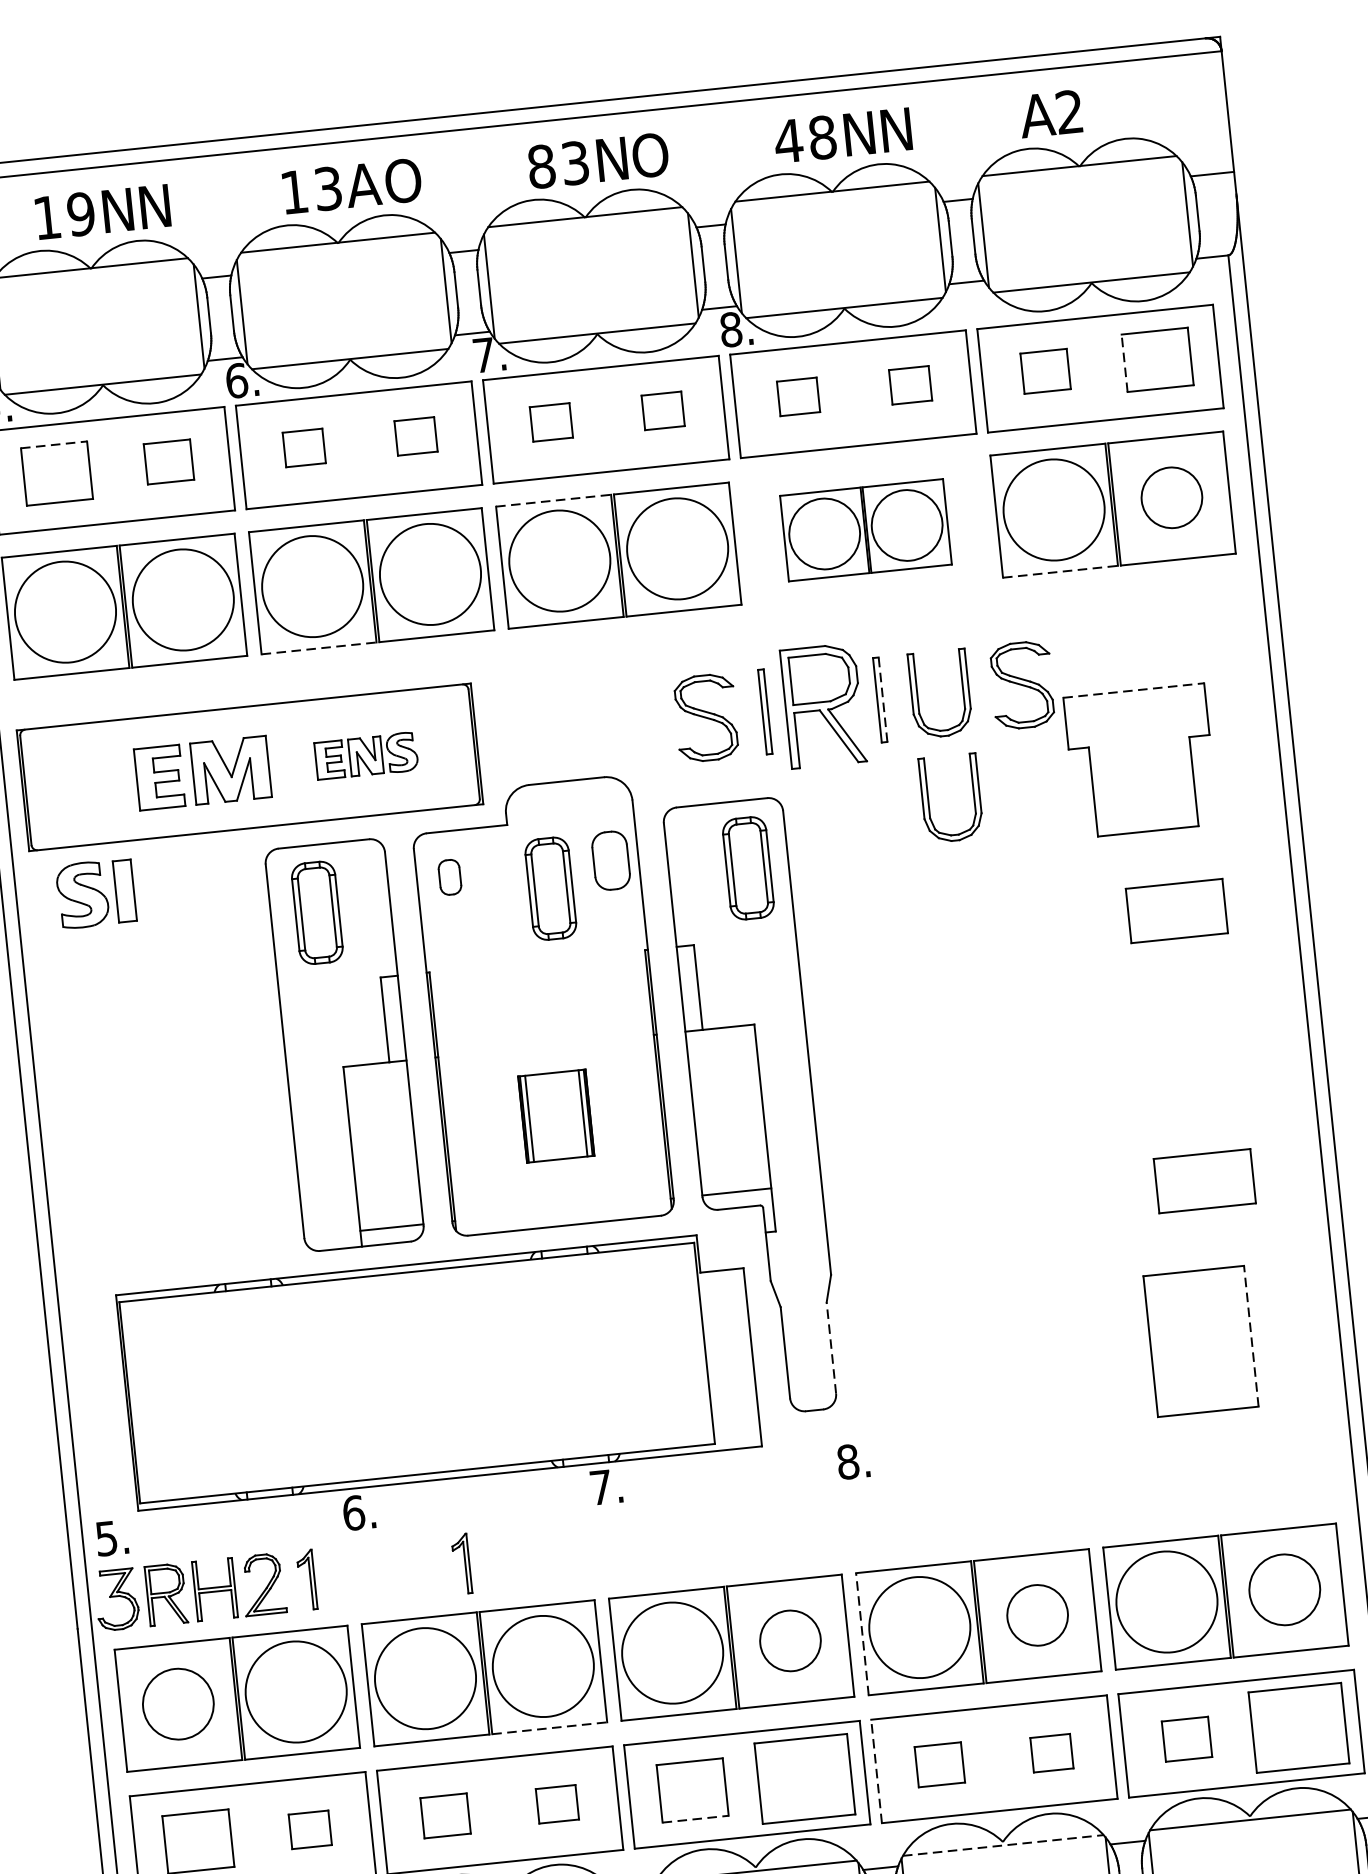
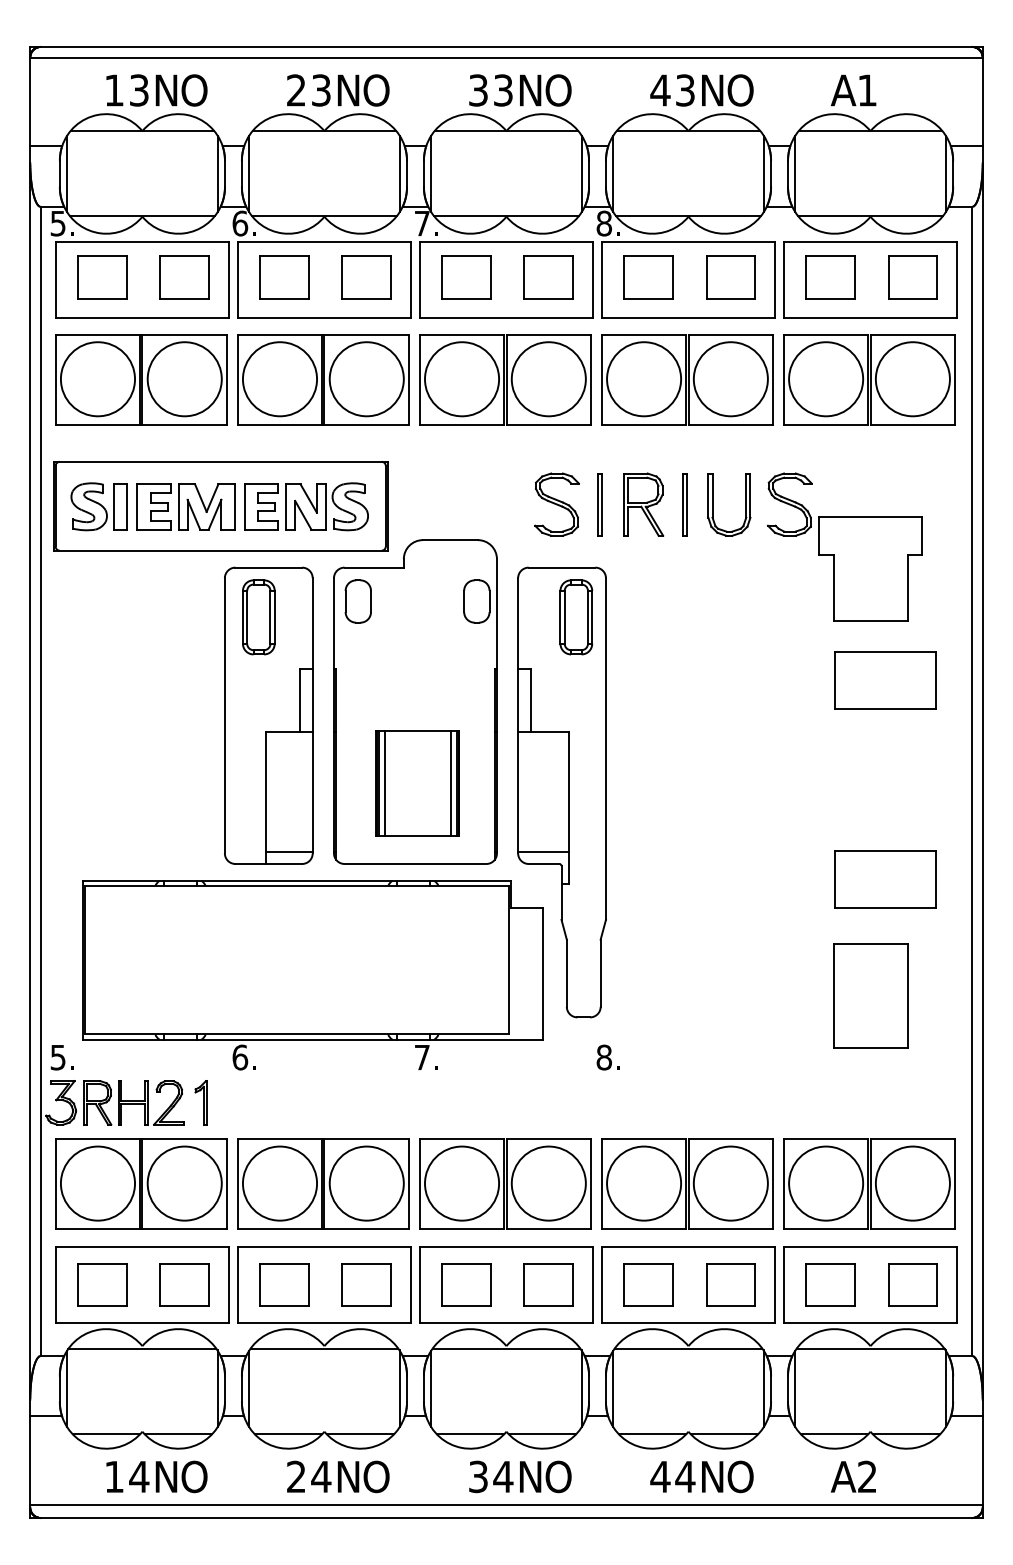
text: (1069, 112) -> (867, 90), 2 -> 1
text: (897, 129) -> (740, 90), N -> O
text: (822, 137) -> (685, 90), 8 -> 3
text: (541, 166) -> (478, 90), 8 -> 3
text: (362, 185) -> (346, 90), A -> N
text: (294, 192) -> (296, 90), 1 -> 2
text: (156, 206) -> (194, 90), N -> O
text: (80, 214) -> (138, 90), 9 -> 3
line: (1124, 363) -> (888, 277), dashed -> solid
part: (1045, 371) -> (830, 277), size x1.43
part: (910, 385) -> (730, 277), size x1.67
part: (798, 396) -> (648, 277), size x1.67
part: (662, 410) -> (548, 277), size x1.67
part: (551, 422) -> (466, 277), size x1.67
part: (415, 436) -> (366, 277), size x1.67
line: (54, 444) -> (102, 256), dashed -> solid
part: (304, 447) -> (284, 277), size x1.67
part: (168, 461) -> (184, 277), size x1.43
circle: (1171, 498) -> (912, 379), size x1.67
line: (554, 500) -> (462, 334), dashed -> solid
part: (865, 529) -> (687, 379), size x1.43
line: (1060, 571) -> (826, 424), dashed -> solid
line: (319, 647) -> (280, 424), dashed -> solid
line: (1133, 690) -> (870, 516), dashed -> solid
line: (883, 699) -> (687, 504), dashed -> solid
part: (823, 705) -> (643, 504), size x0.71
part: (366, 755) -> (306, 506), size x1.67
part: (929, 800) -> (713, 581), removed
part: (449, 877) -> (357, 601), size x1.67
part: (550, 888) -> (430, 617), removed
part: (95, 893) -> (98, 506), moved
part: (1176, 910) -> (885, 680), size x1.43
part: (556, 1116) -> (417, 783), size x1.67
part: (1204, 1180) -> (885, 879), size x1.43
line: (1251, 1336) -> (907, 996), dashed -> solid
line: (831, 1348) -> (600, 973), dashed -> solid
part: (460, 1563) -> (314, 1102), removed
circle: (1284, 1589) -> (912, 1183), size x1.43
circle: (1037, 1615) -> (730, 1183), size x1.67
line: (862, 1634) -> (601, 1184), dashed -> solid
circle: (790, 1640) -> (548, 1183), size x1.67
circle: (177, 1704) -> (97, 1183), size x1.43
part: (1298, 1726) -> (912, 1284), size x0.71
line: (550, 1728) -> (367, 1229), dashed -> solid
part: (1187, 1738) -> (830, 1284), size x1.43
part: (1051, 1752) -> (730, 1284), size x1.67
part: (939, 1763) -> (648, 1284), size x1.43
line: (876, 1770) -> (601, 1284), dashed -> solid
part: (804, 1777) -> (548, 1284), size x0.71
part: (557, 1803) -> (366, 1284), size x1.67
part: (445, 1814) -> (284, 1284), size x1.43
line: (695, 1819) -> (466, 1306), dashed -> solid
part: (310, 1829) -> (184, 1284), size x1.67
line: (1003, 1845) -> (688, 1348), dashed -> solid

